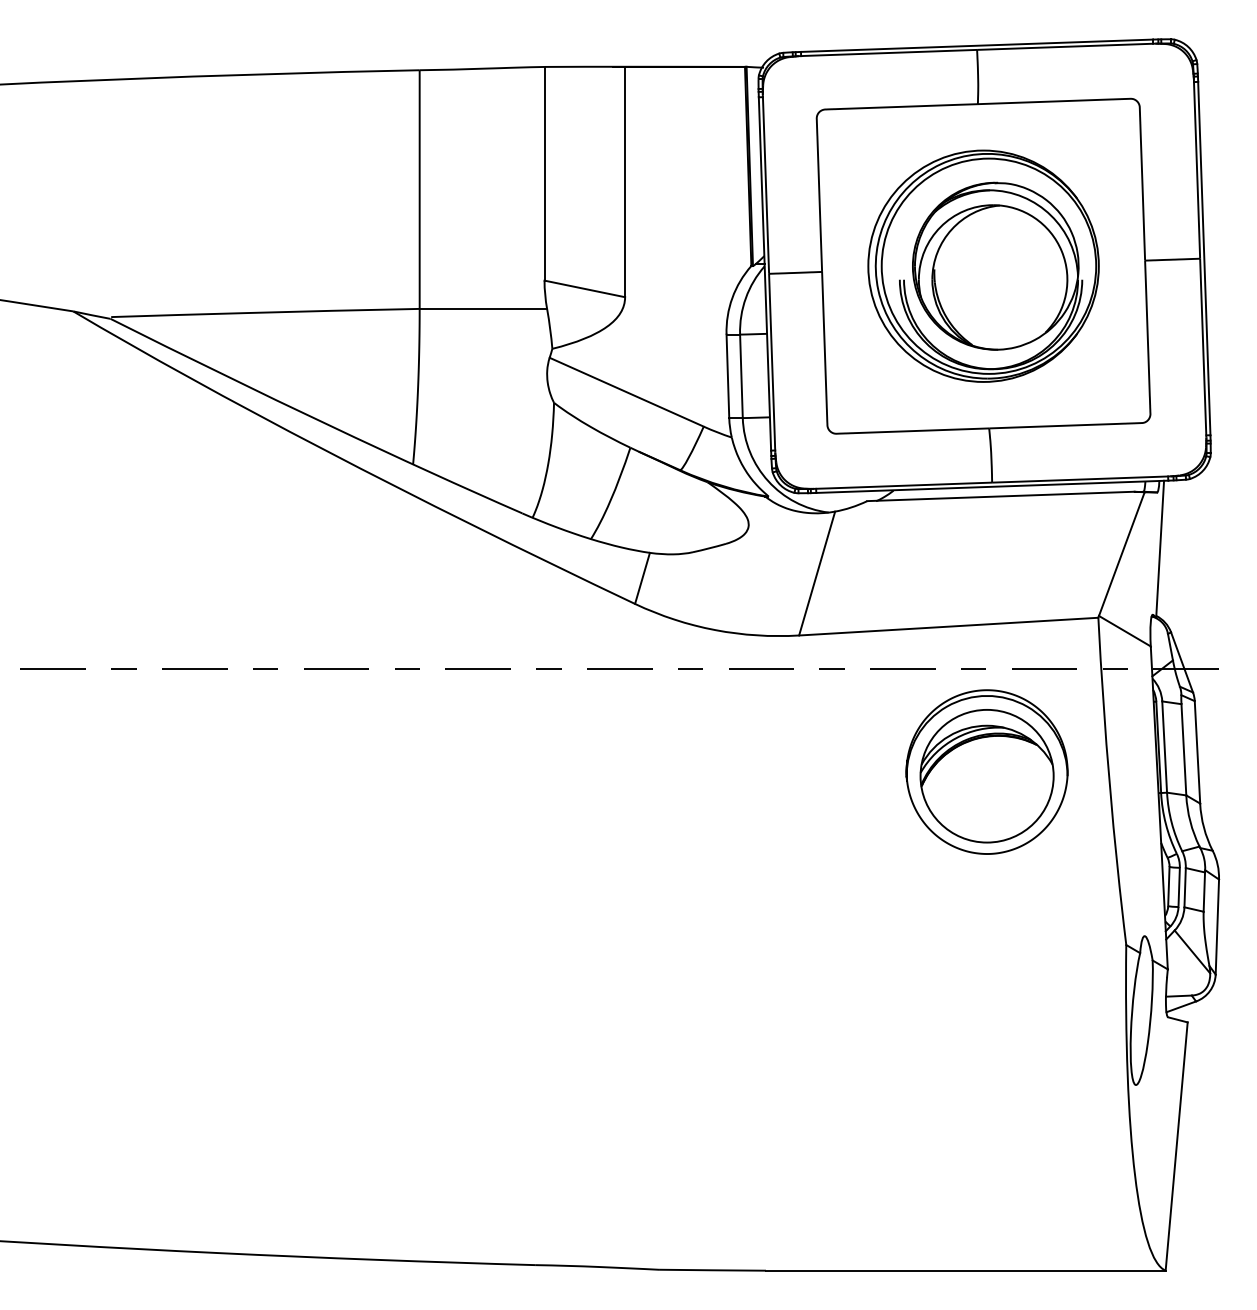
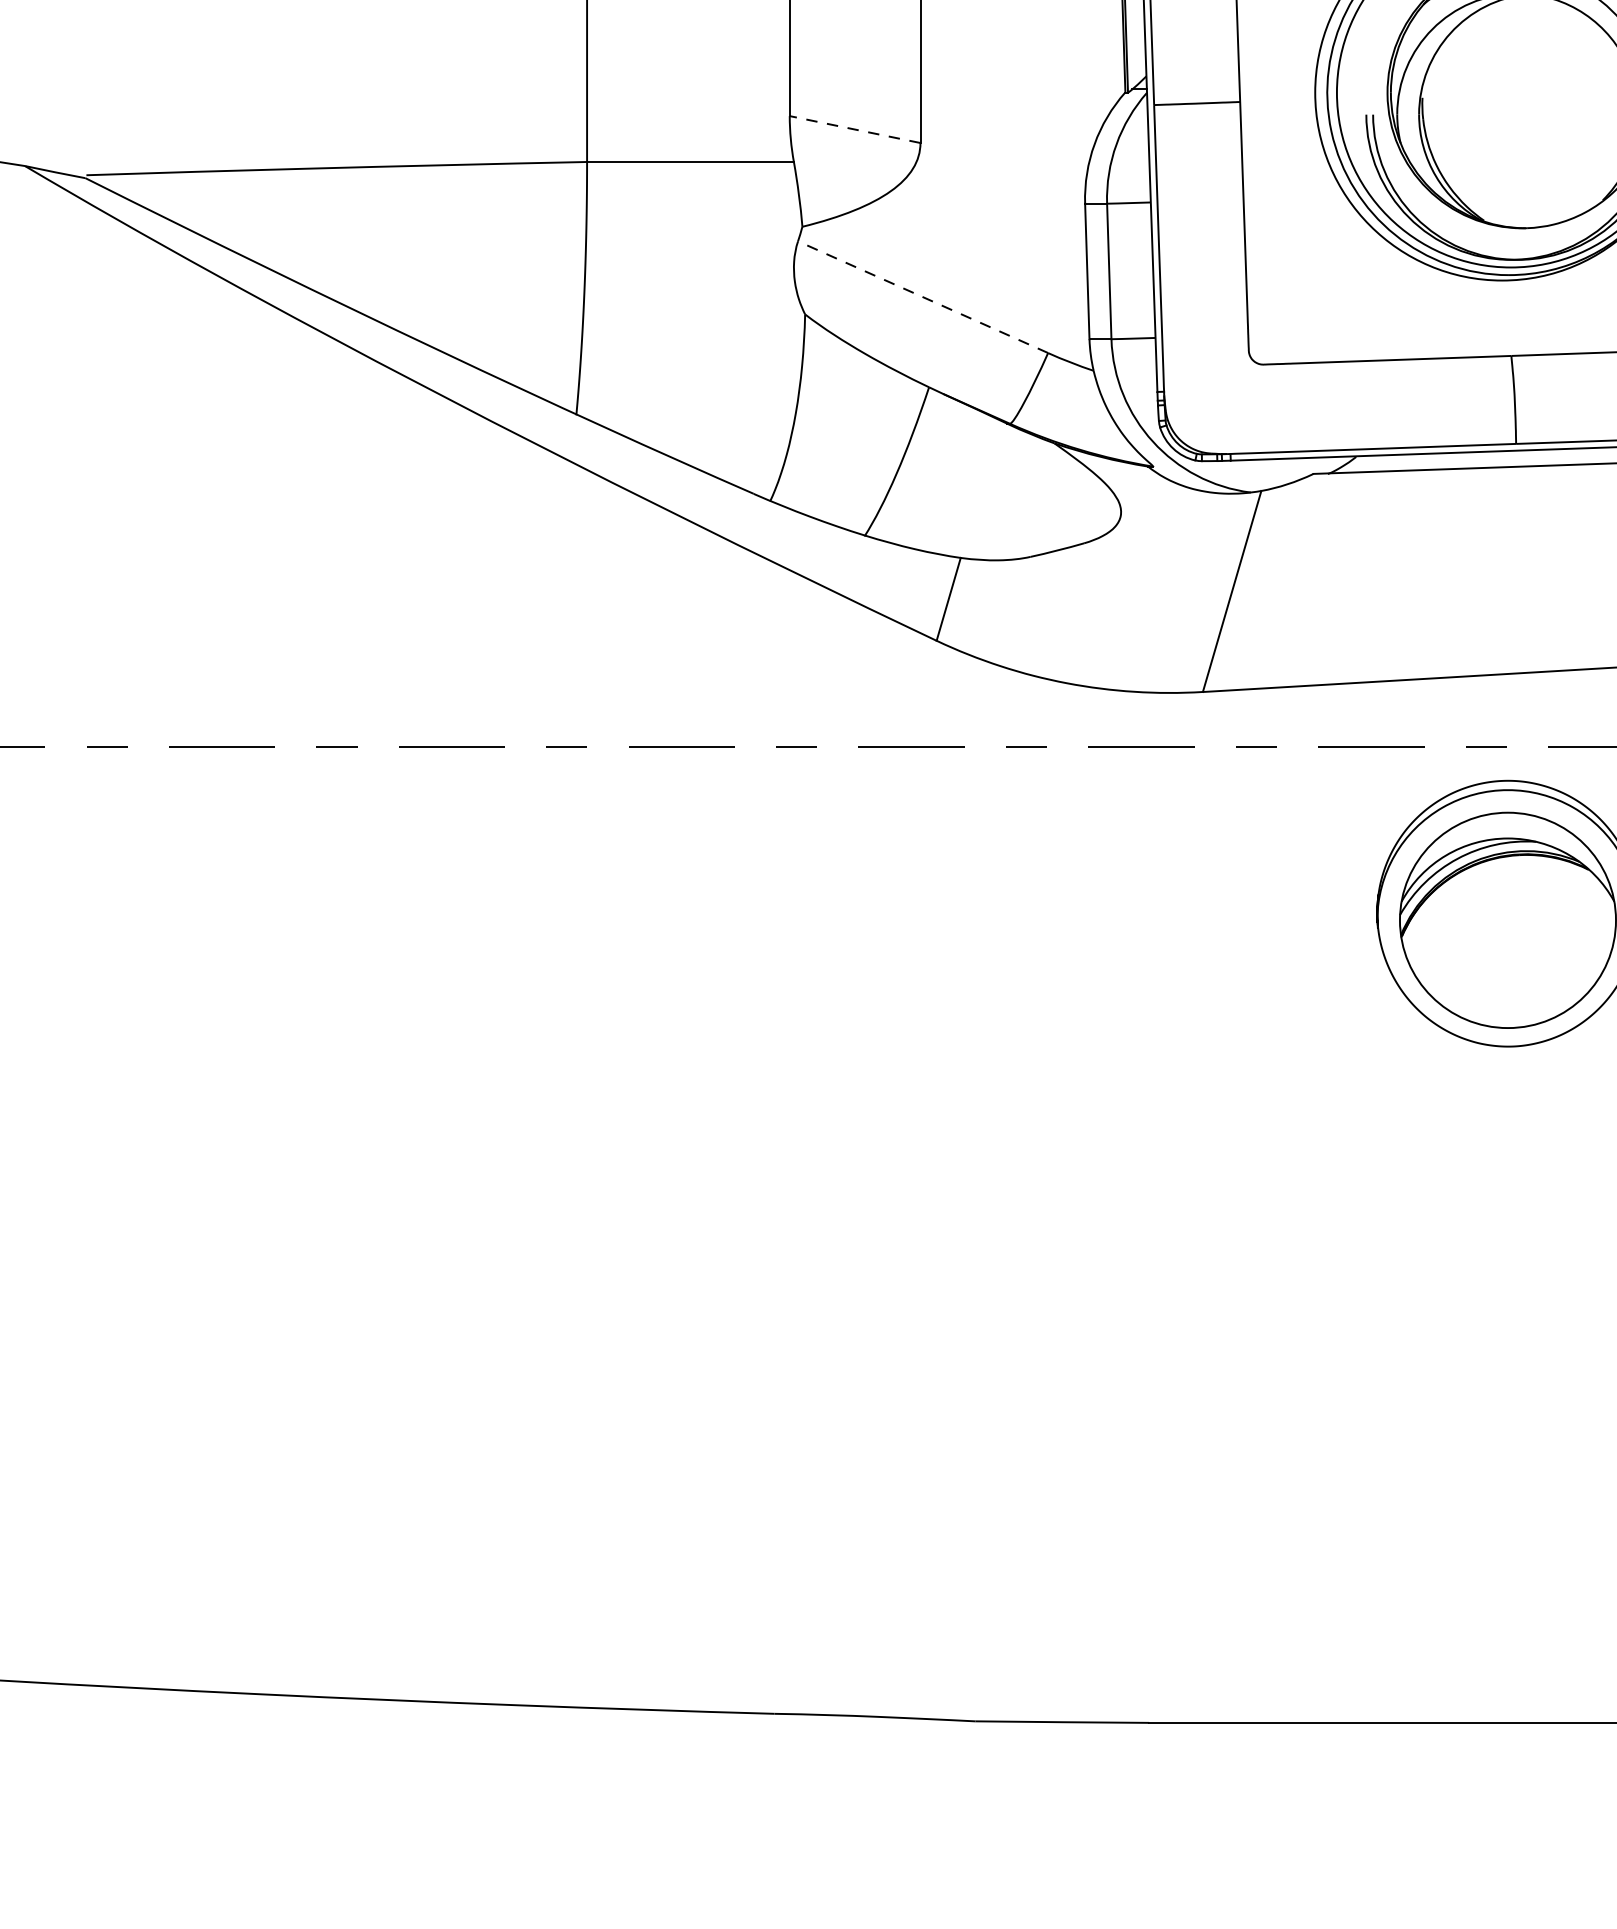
line: (584, 288) -> (854, 128), solid -> dashed
line: (626, 392) -> (922, 297), solid -> dashed

